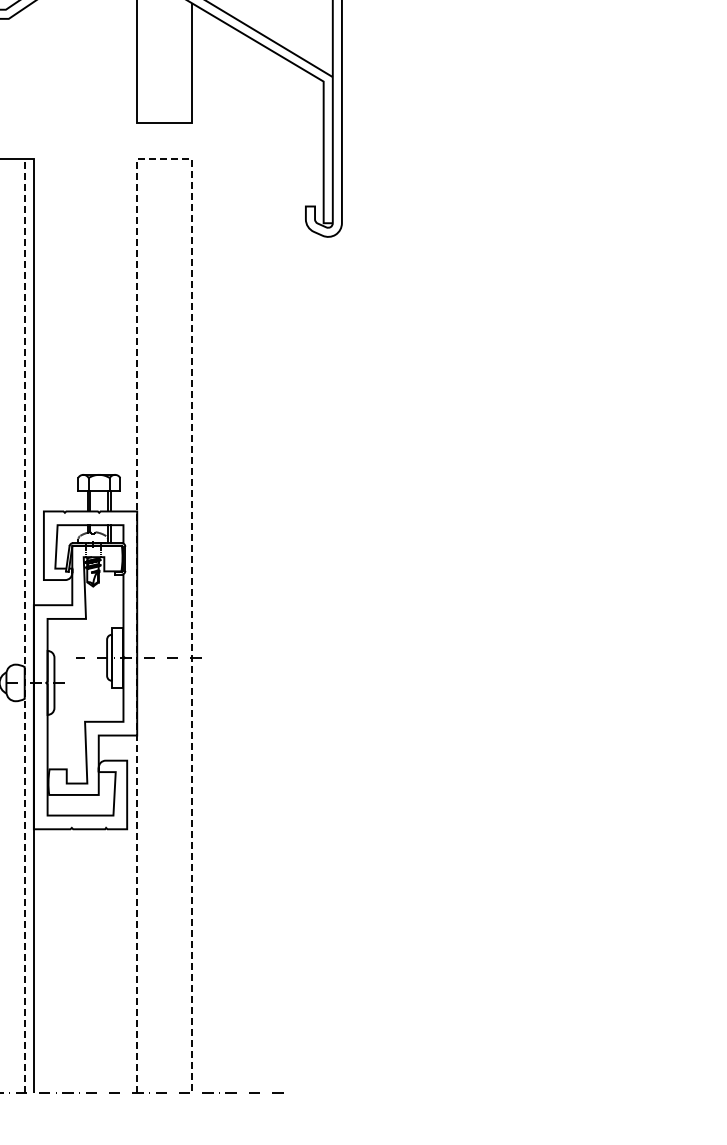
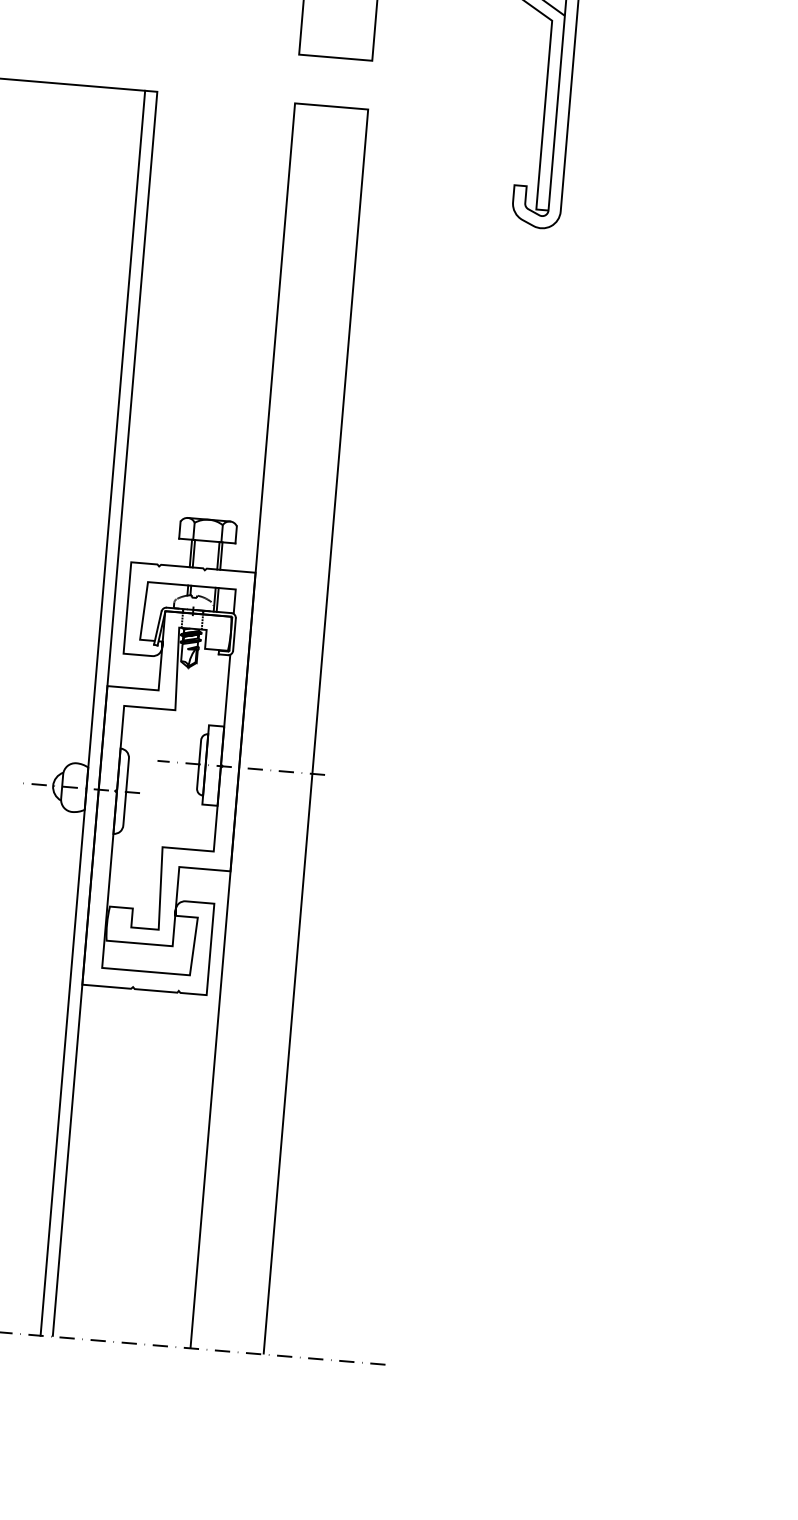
line: (165, 159) -> (332, 106), dashed -> solid
line: (24, 625) -> (92, 712), dashed -> solid

